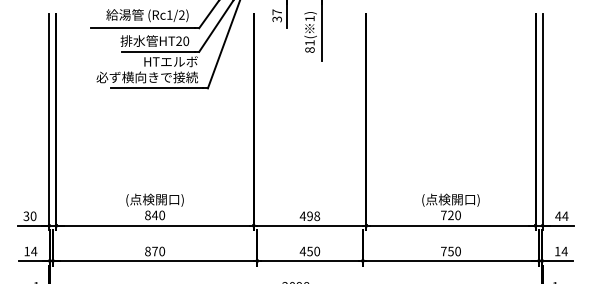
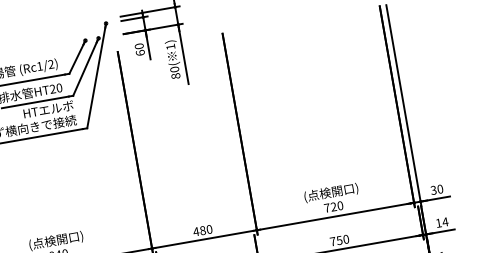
text: (276, 15) -> (139, 49), 37 -> 60
text: (309, 42) -> (174, 69), 81( -> 80(
text: (313, 216) -> (206, 230), 498 -> 480
text: (561, 216) -> (436, 190), 44 -> 30

